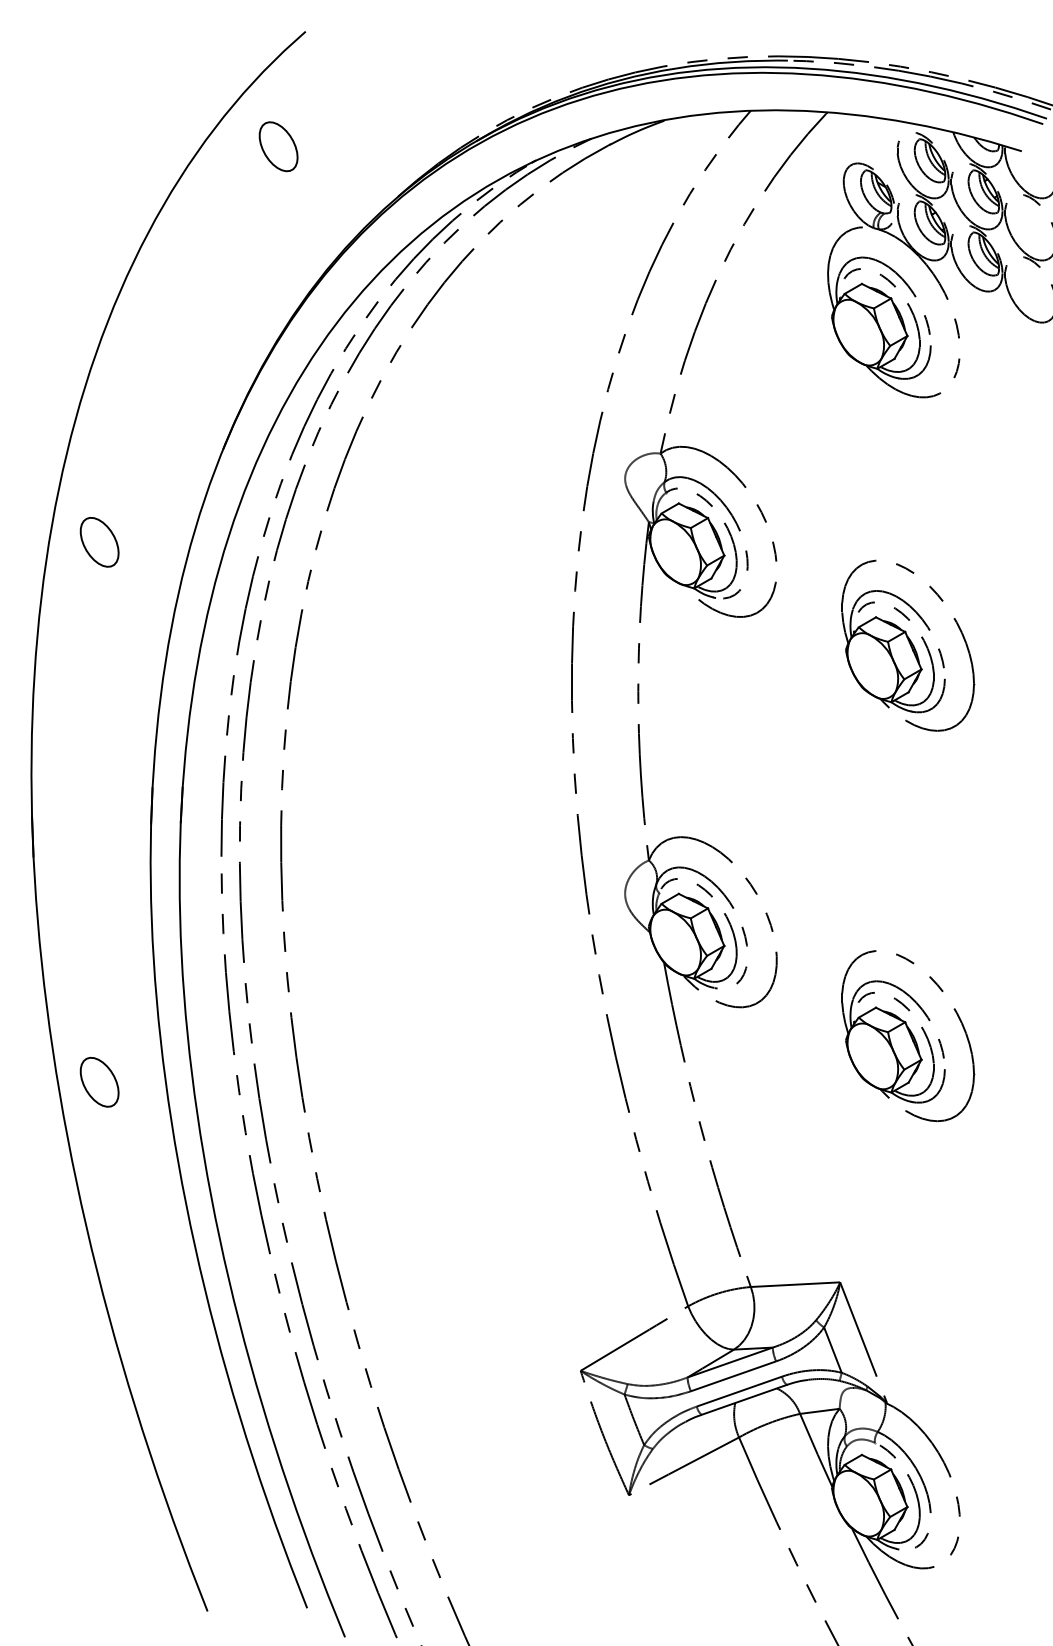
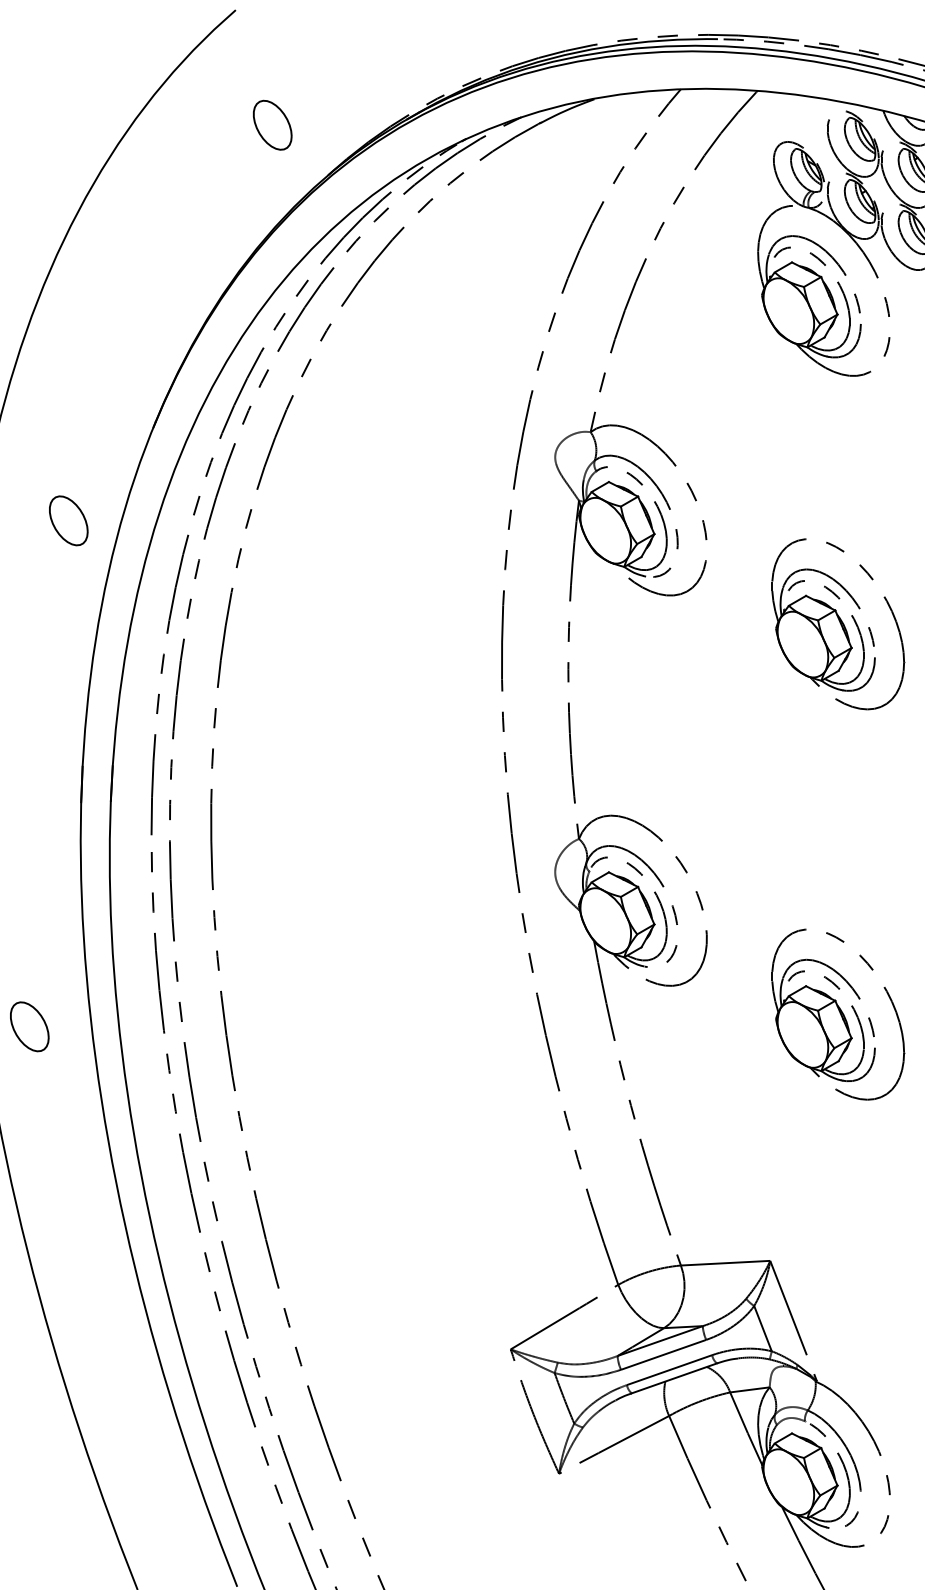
part: (278, 146) -> (272, 125), moved
part: (99, 542) -> (68, 521), moved
part: (99, 1081) -> (29, 1026), moved

